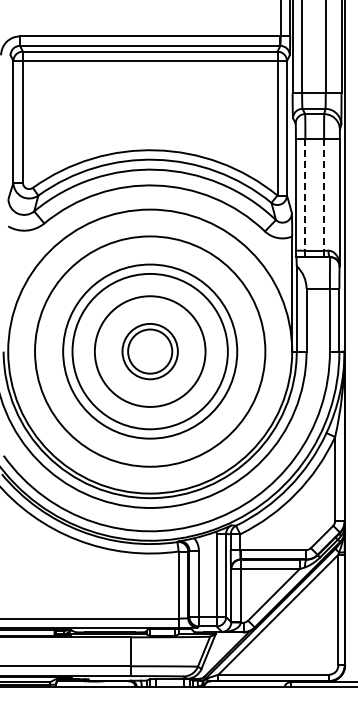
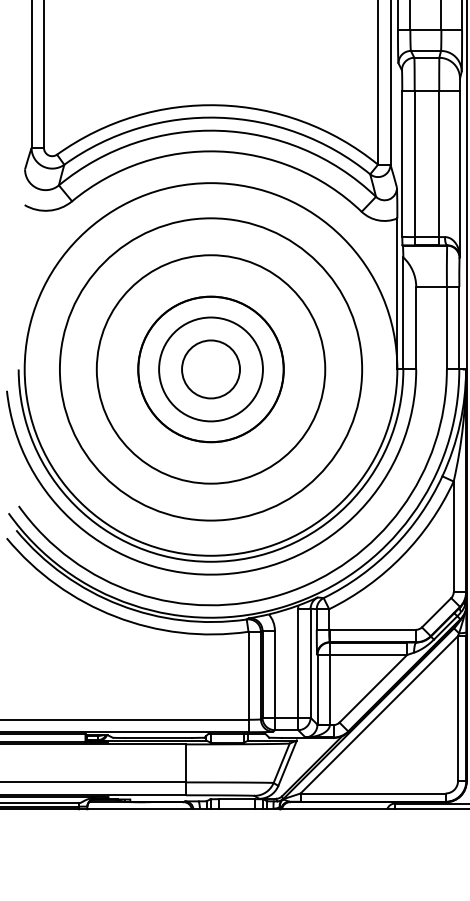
line: (305, 195) -> (414, 164), dashed -> solid
line: (324, 195) -> (439, 164), dashed -> solid
circle: (149, 351) -> (210, 369), size x0.71
circle: (149, 351) -> (210, 369), size x1.43

